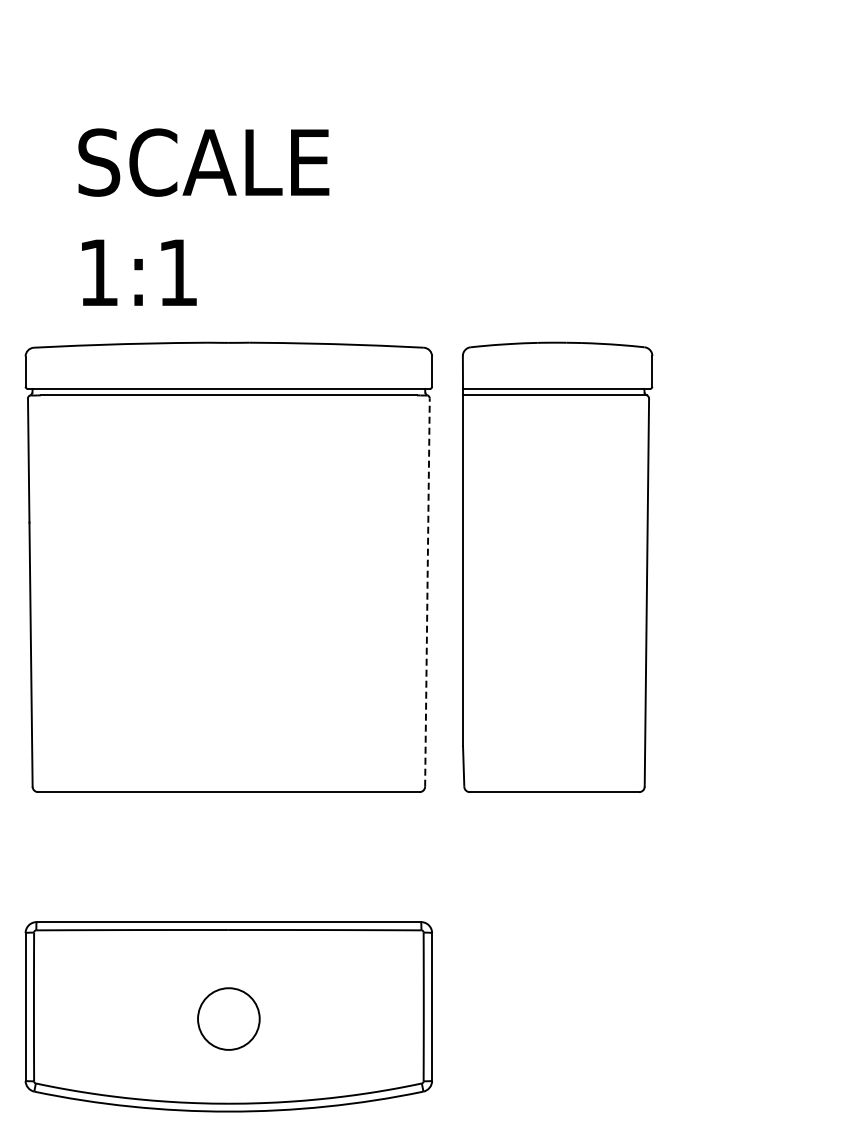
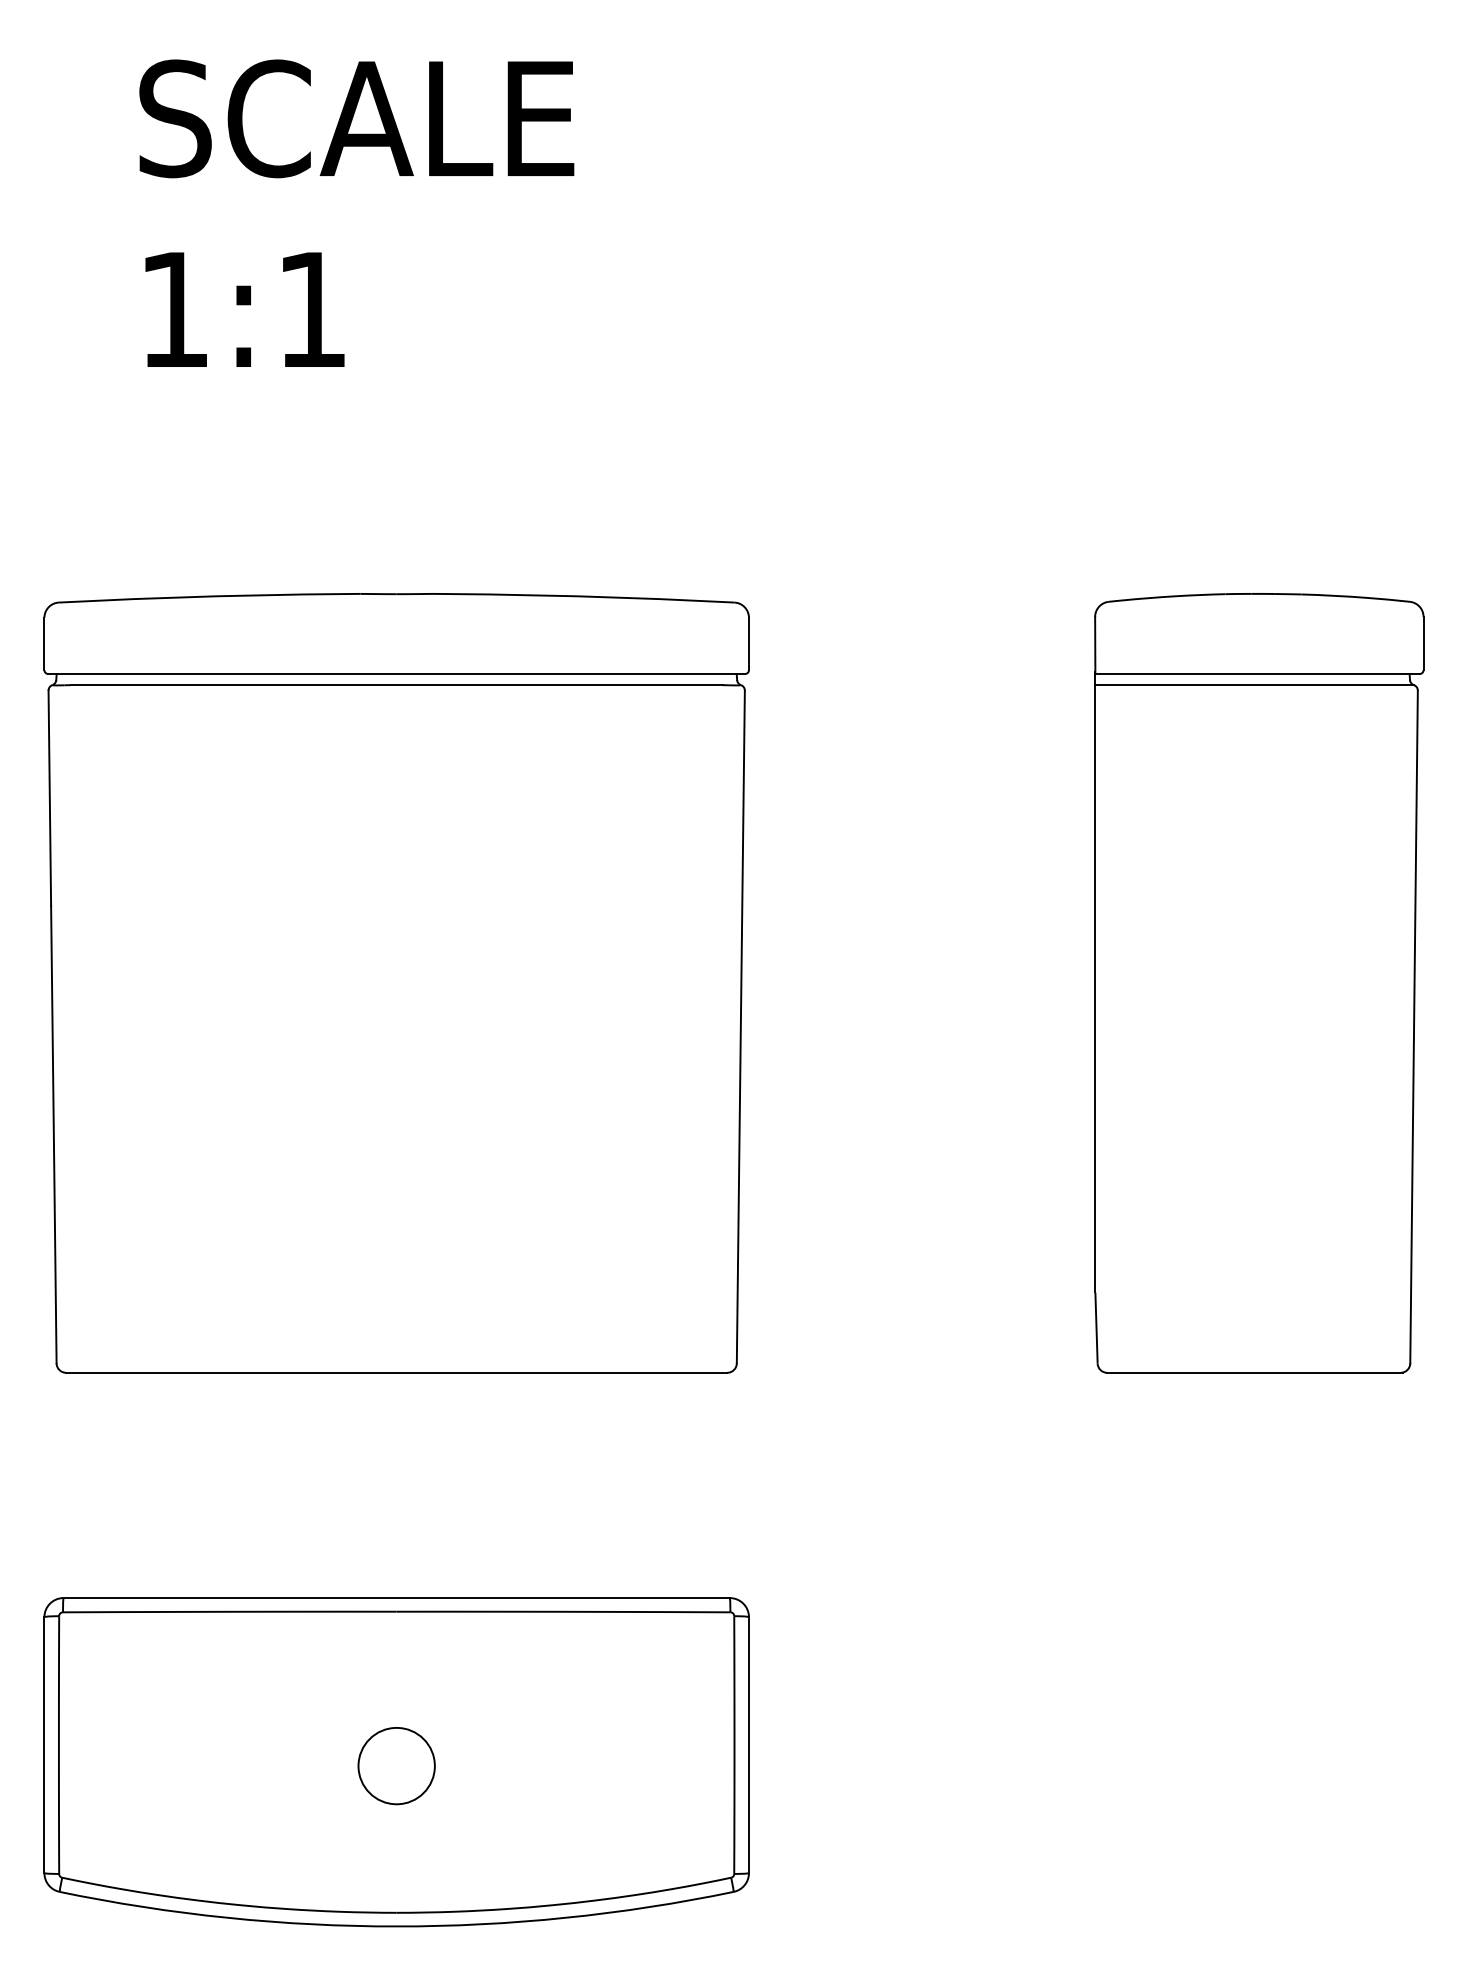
text: (203, 216) -> (356, 212), moved
part: (557, 566) -> (1259, 981), moved
line: (427, 592) -> (740, 1026), dashed -> solid
circle: (228, 1019) -> (396, 1766), size x0.71

